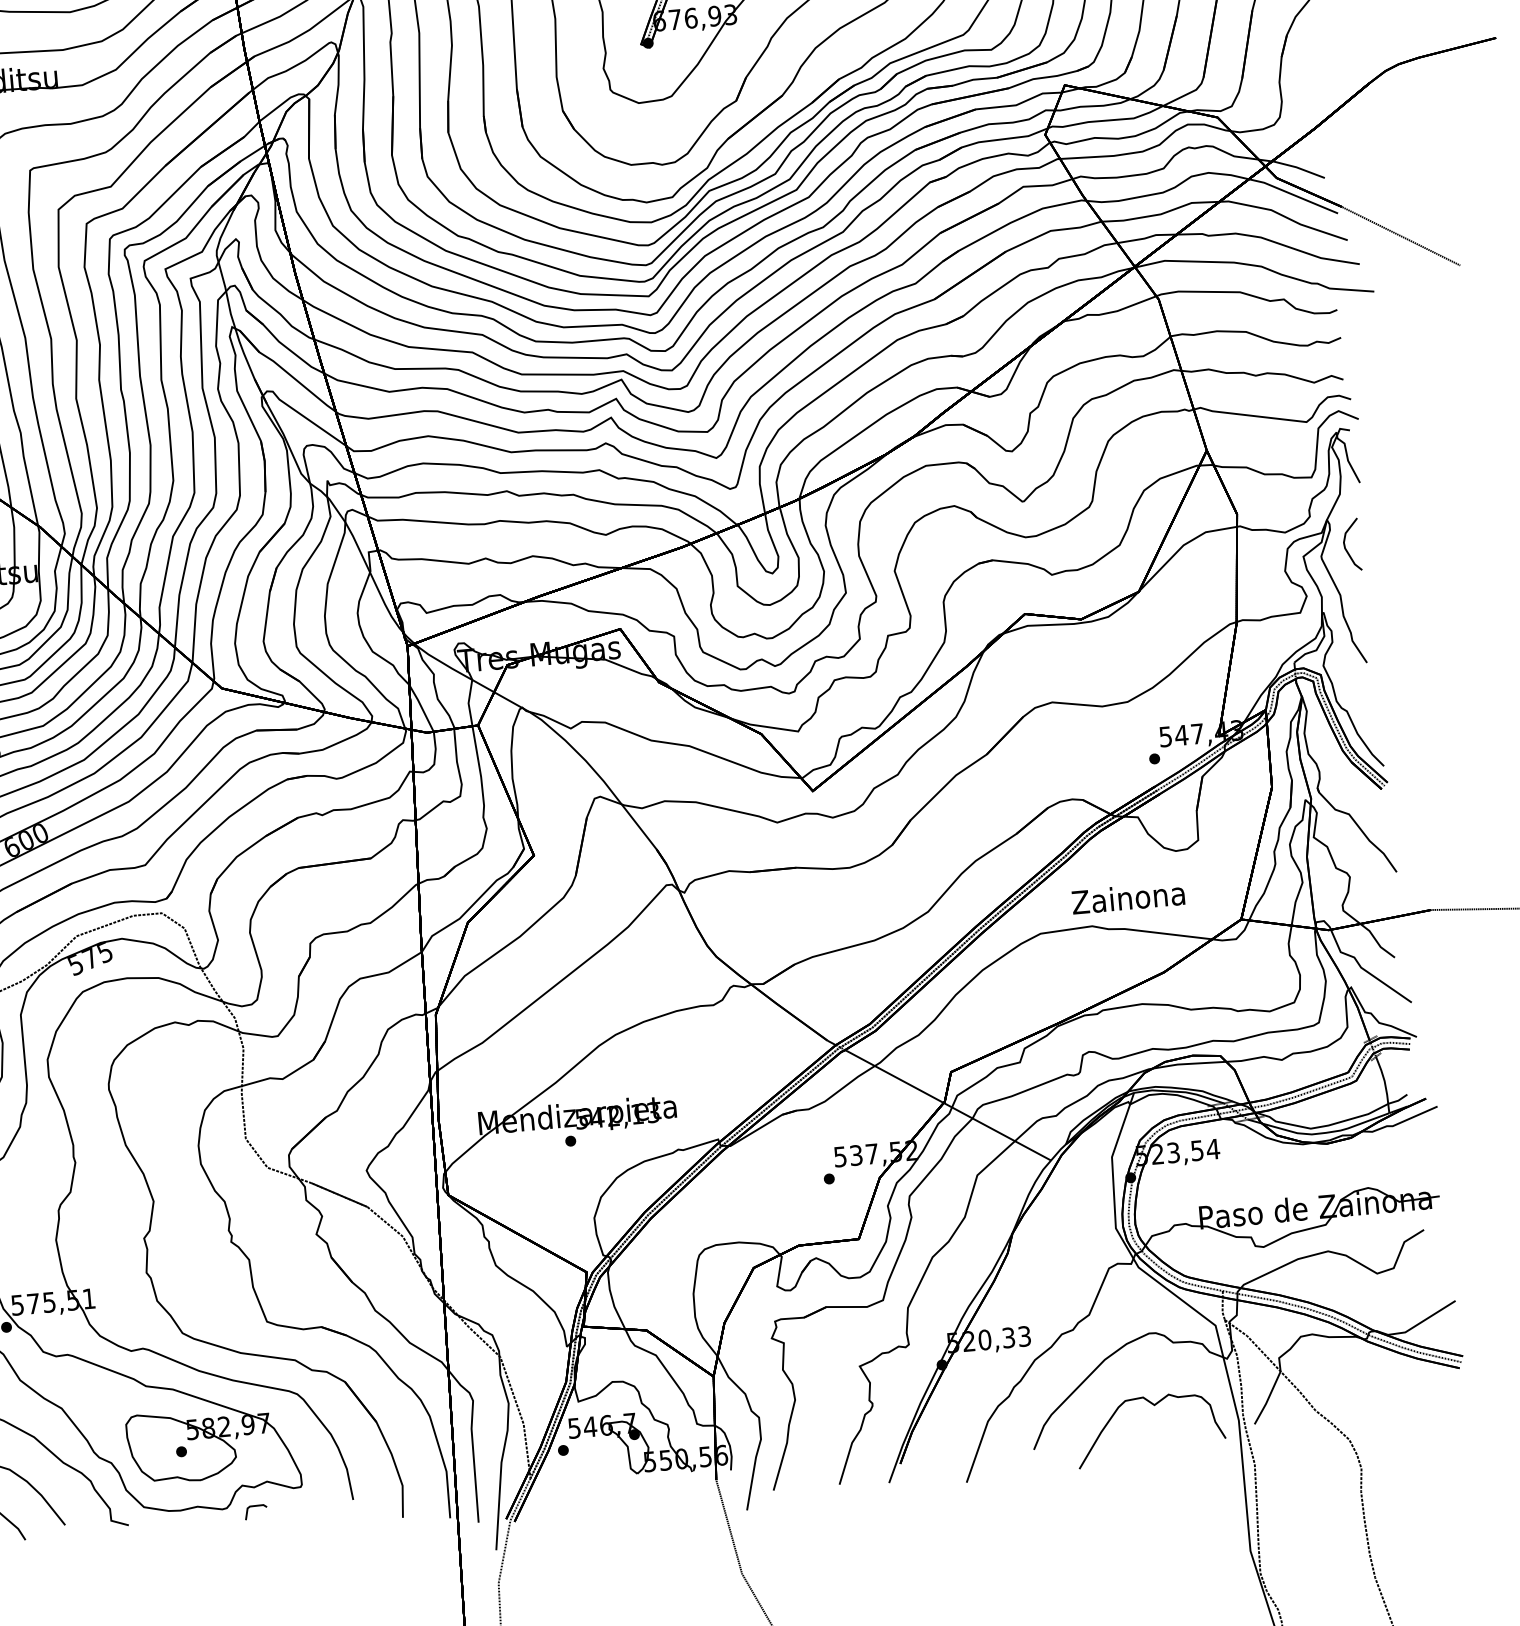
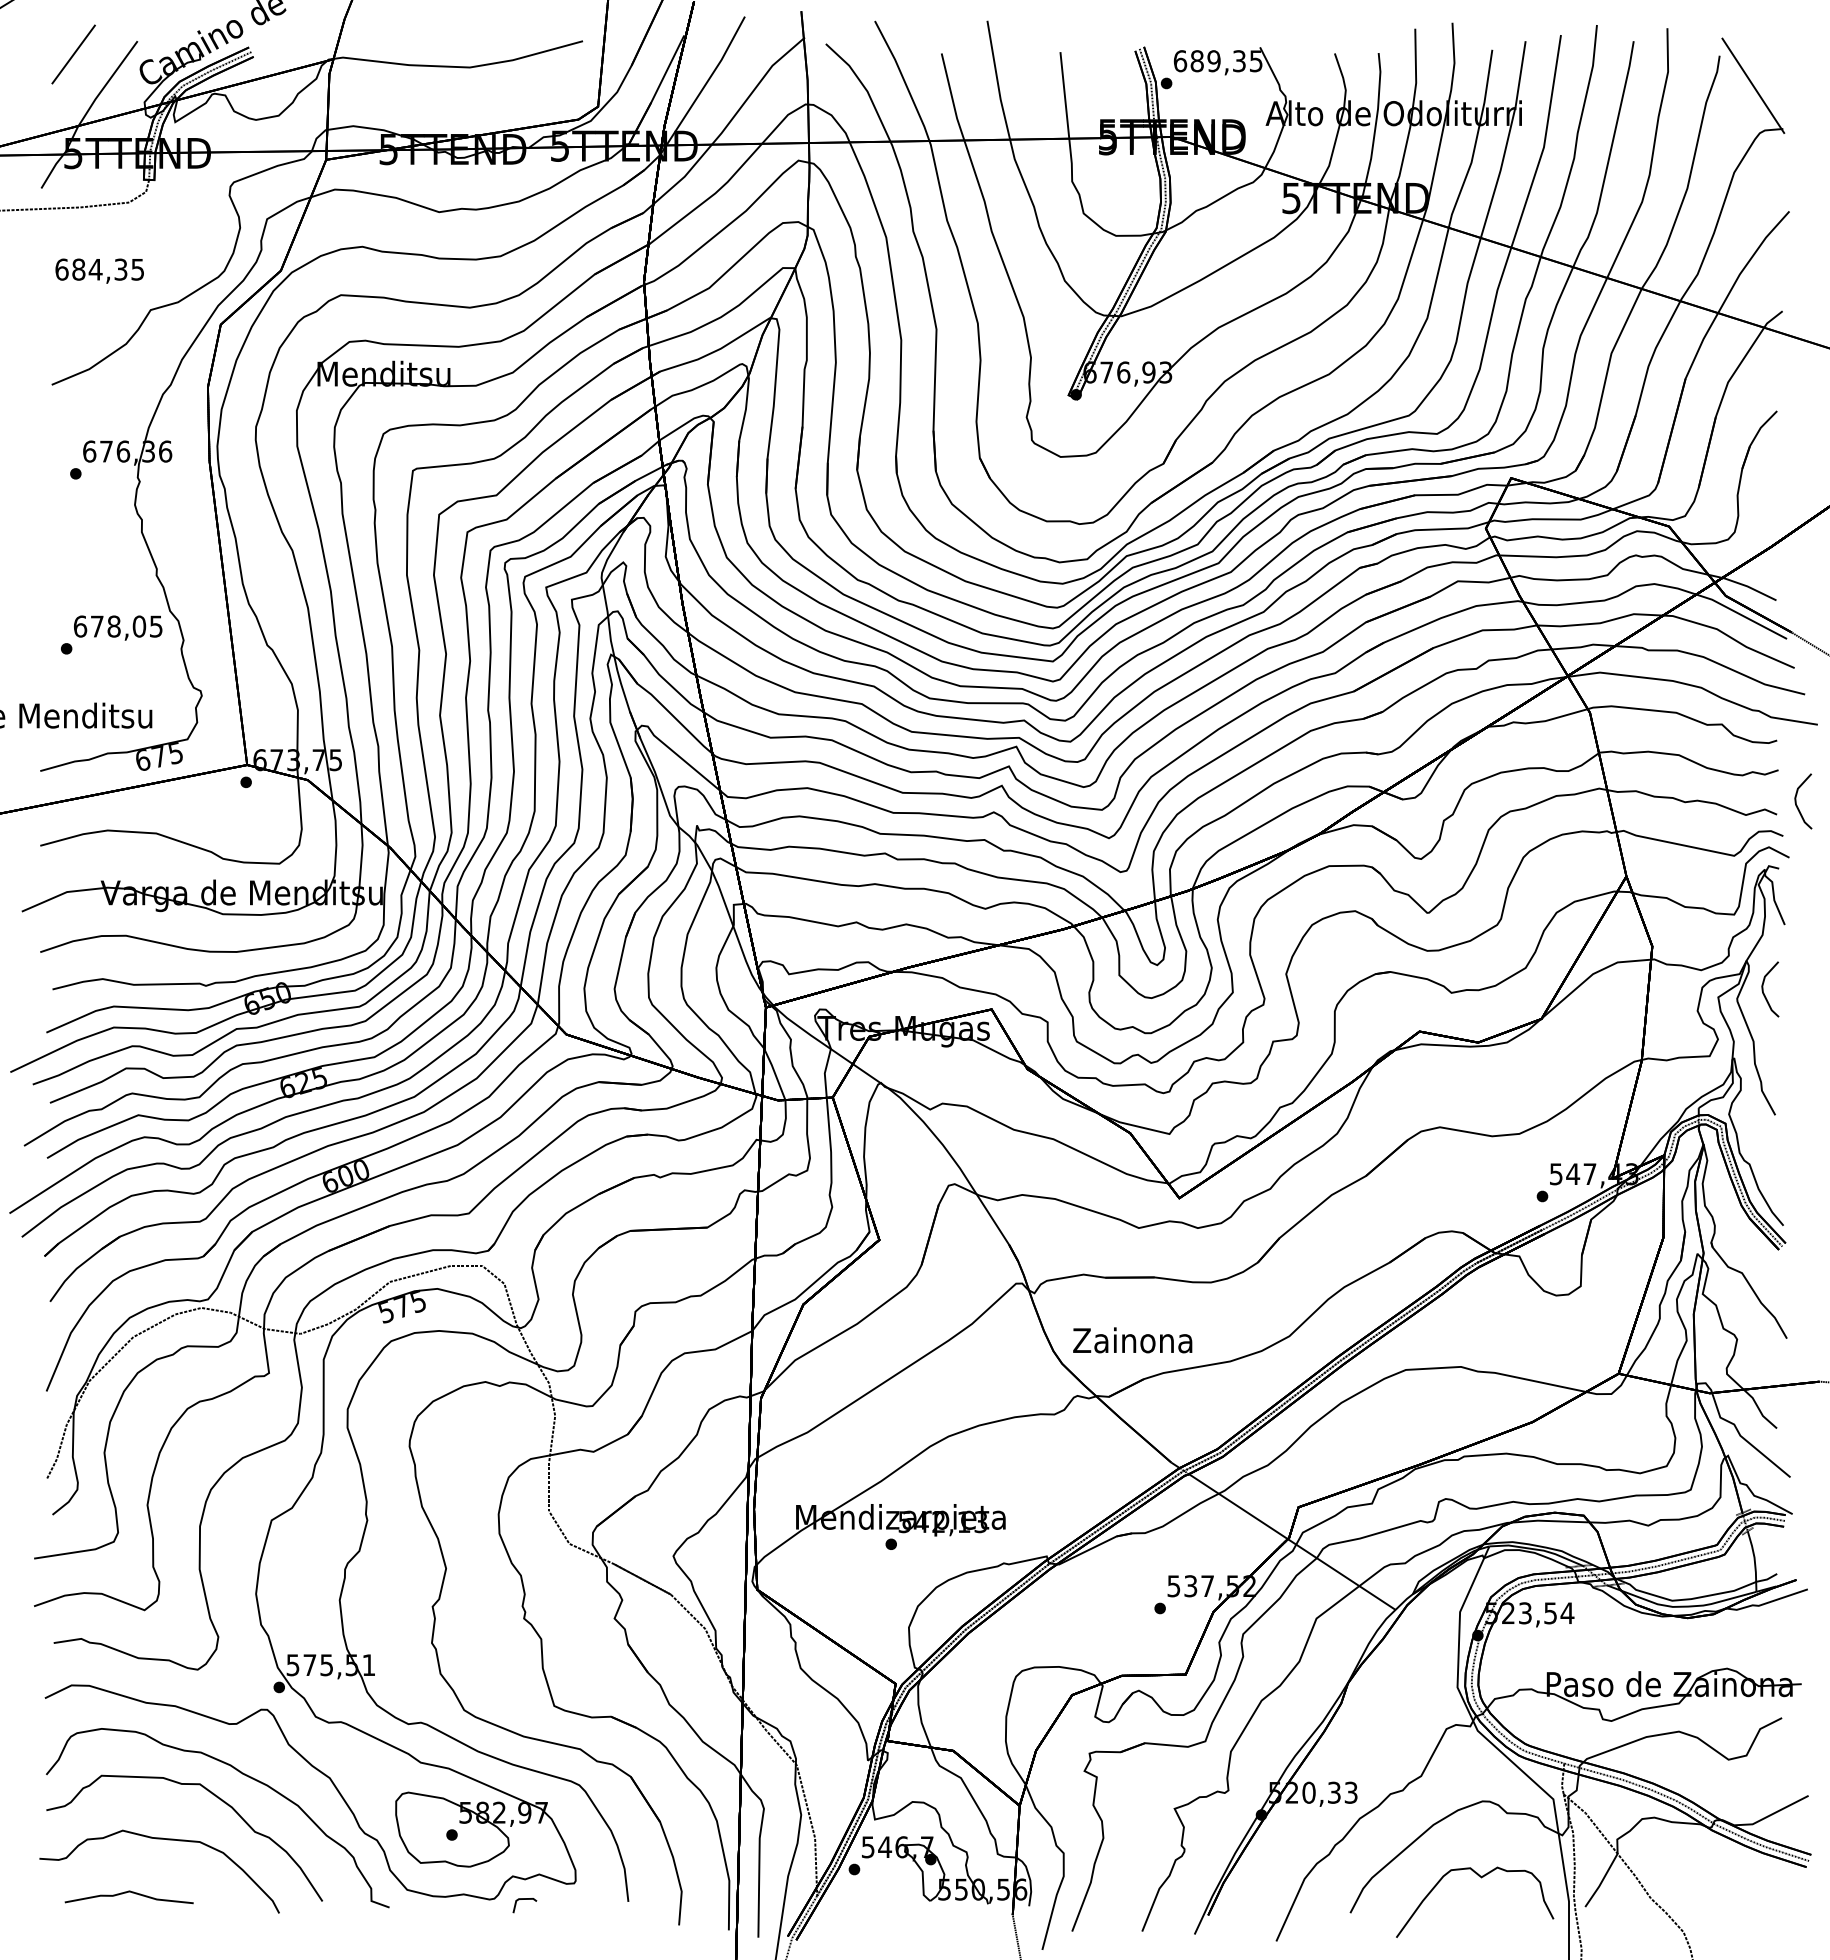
curve: (1360, 365) -> (1796, 801), added
text: (1128, 897) -> (1132, 1340), moved

